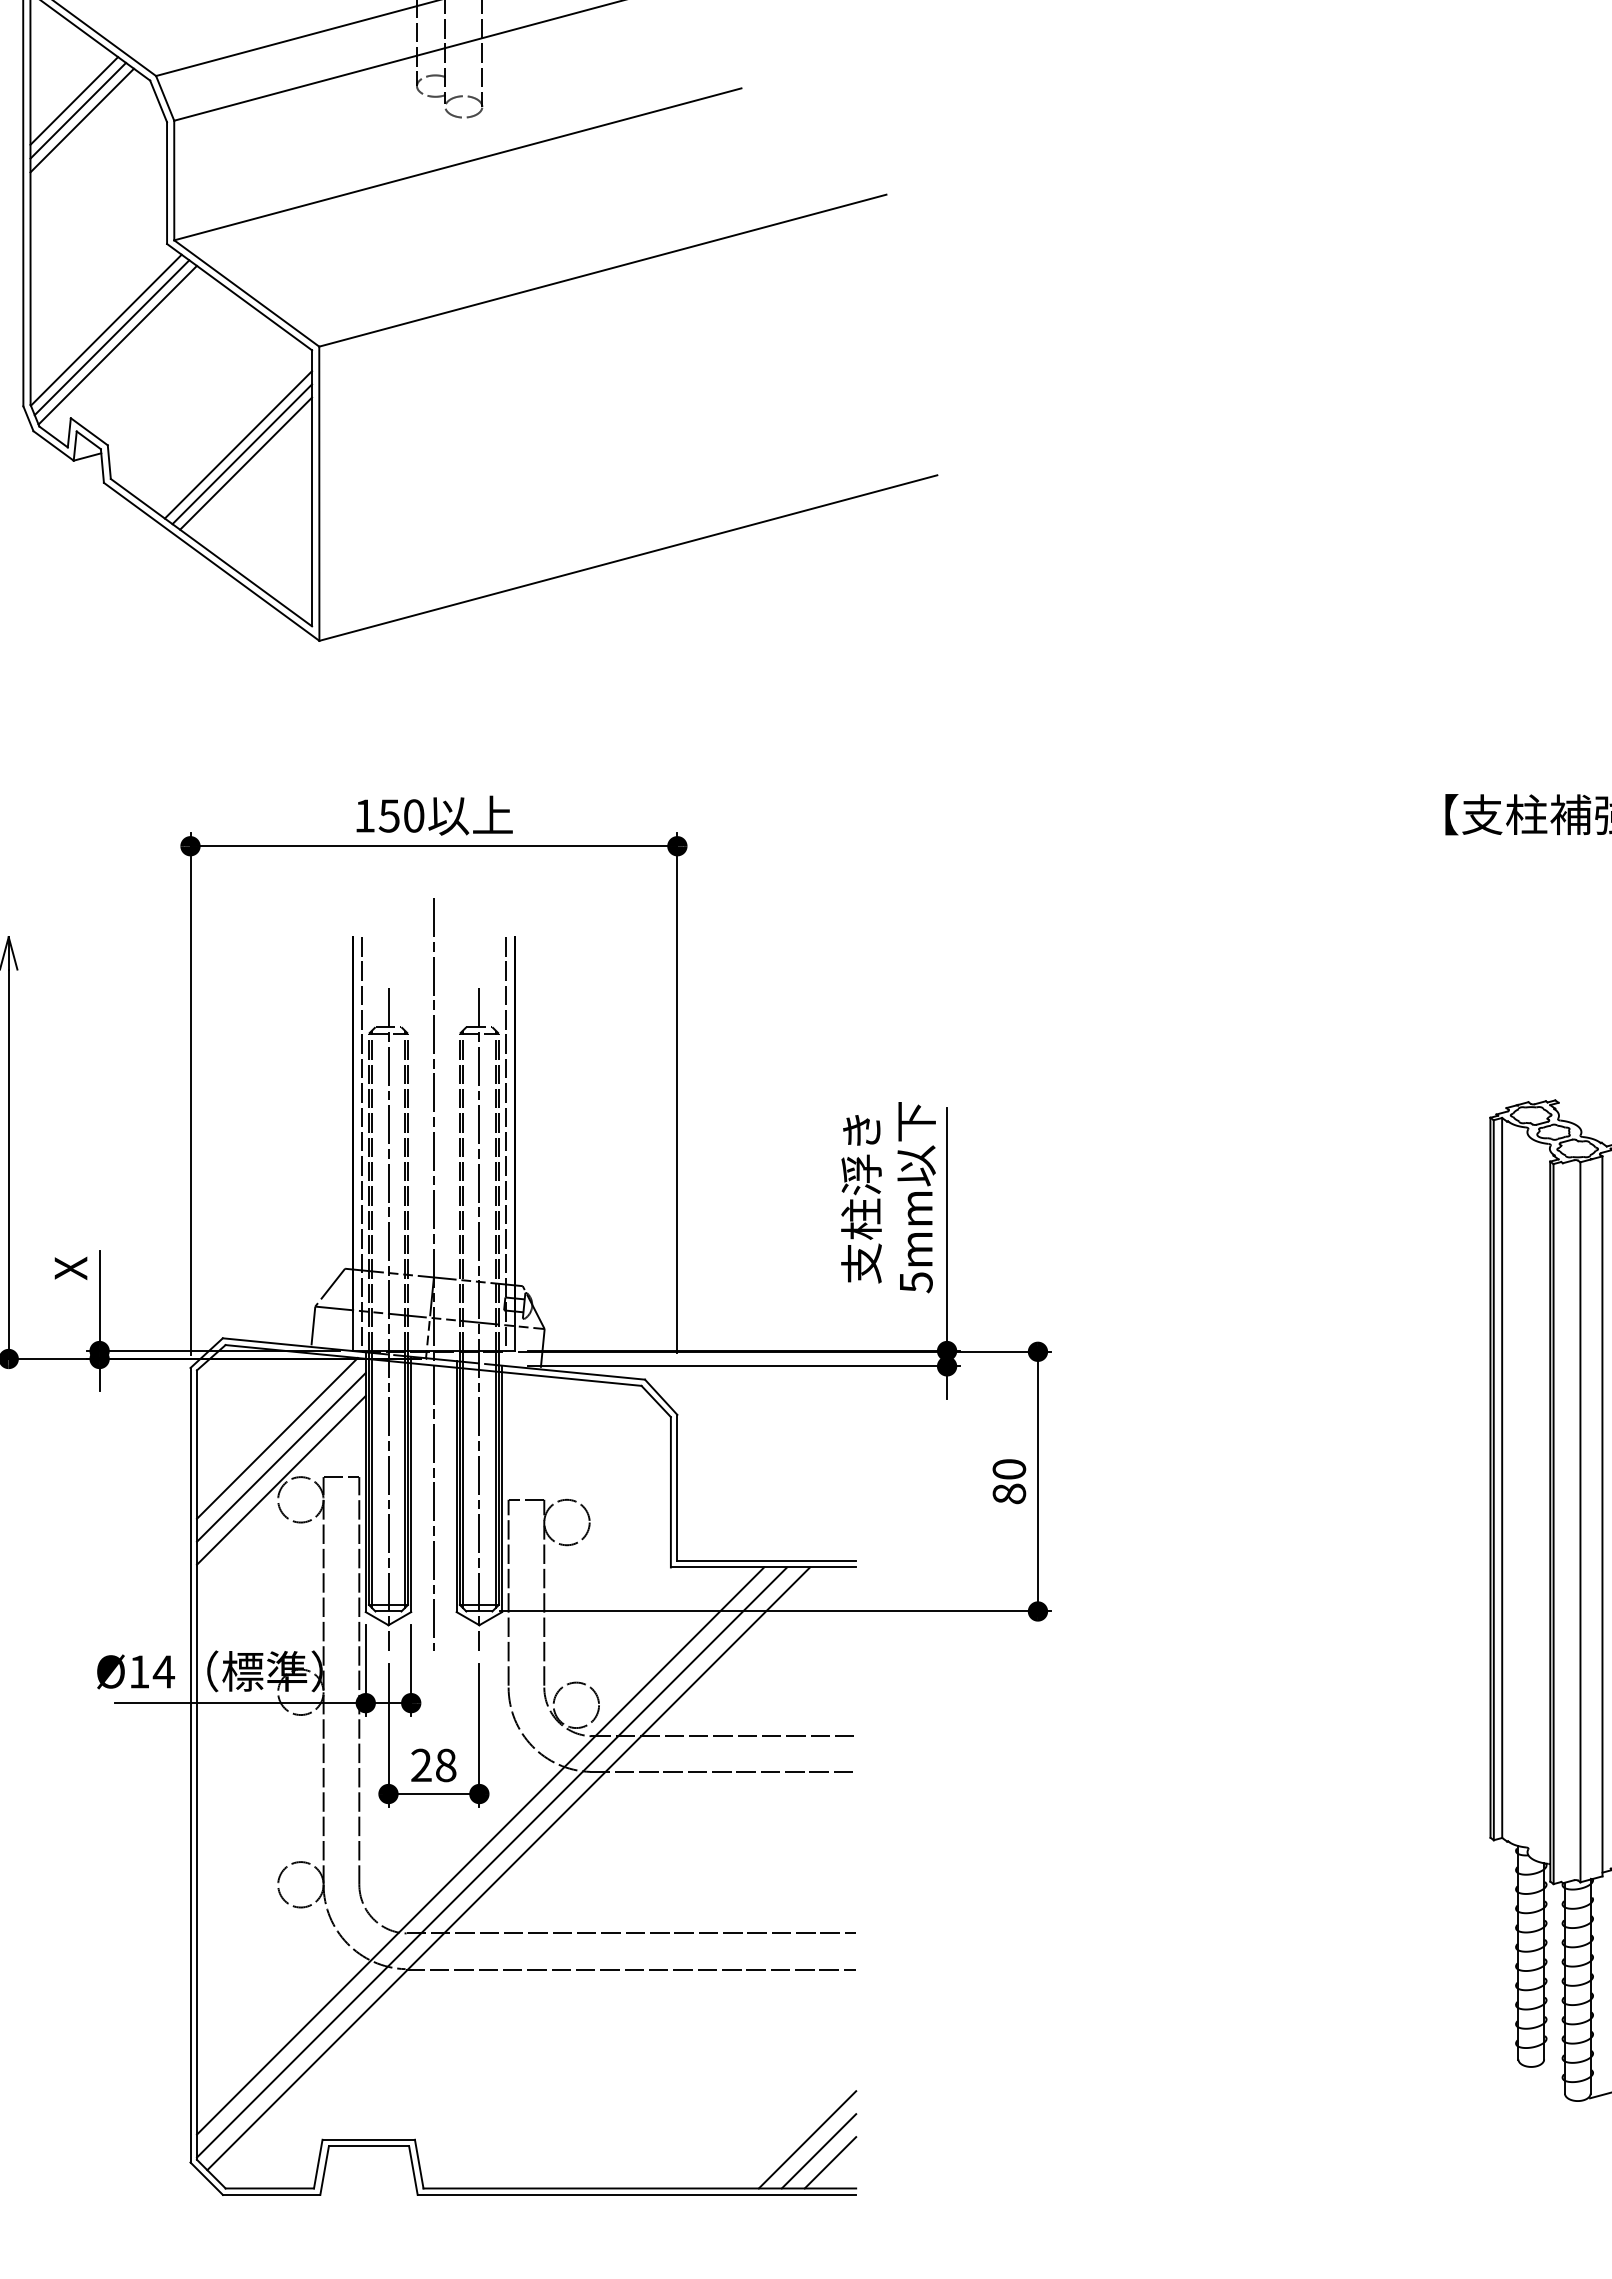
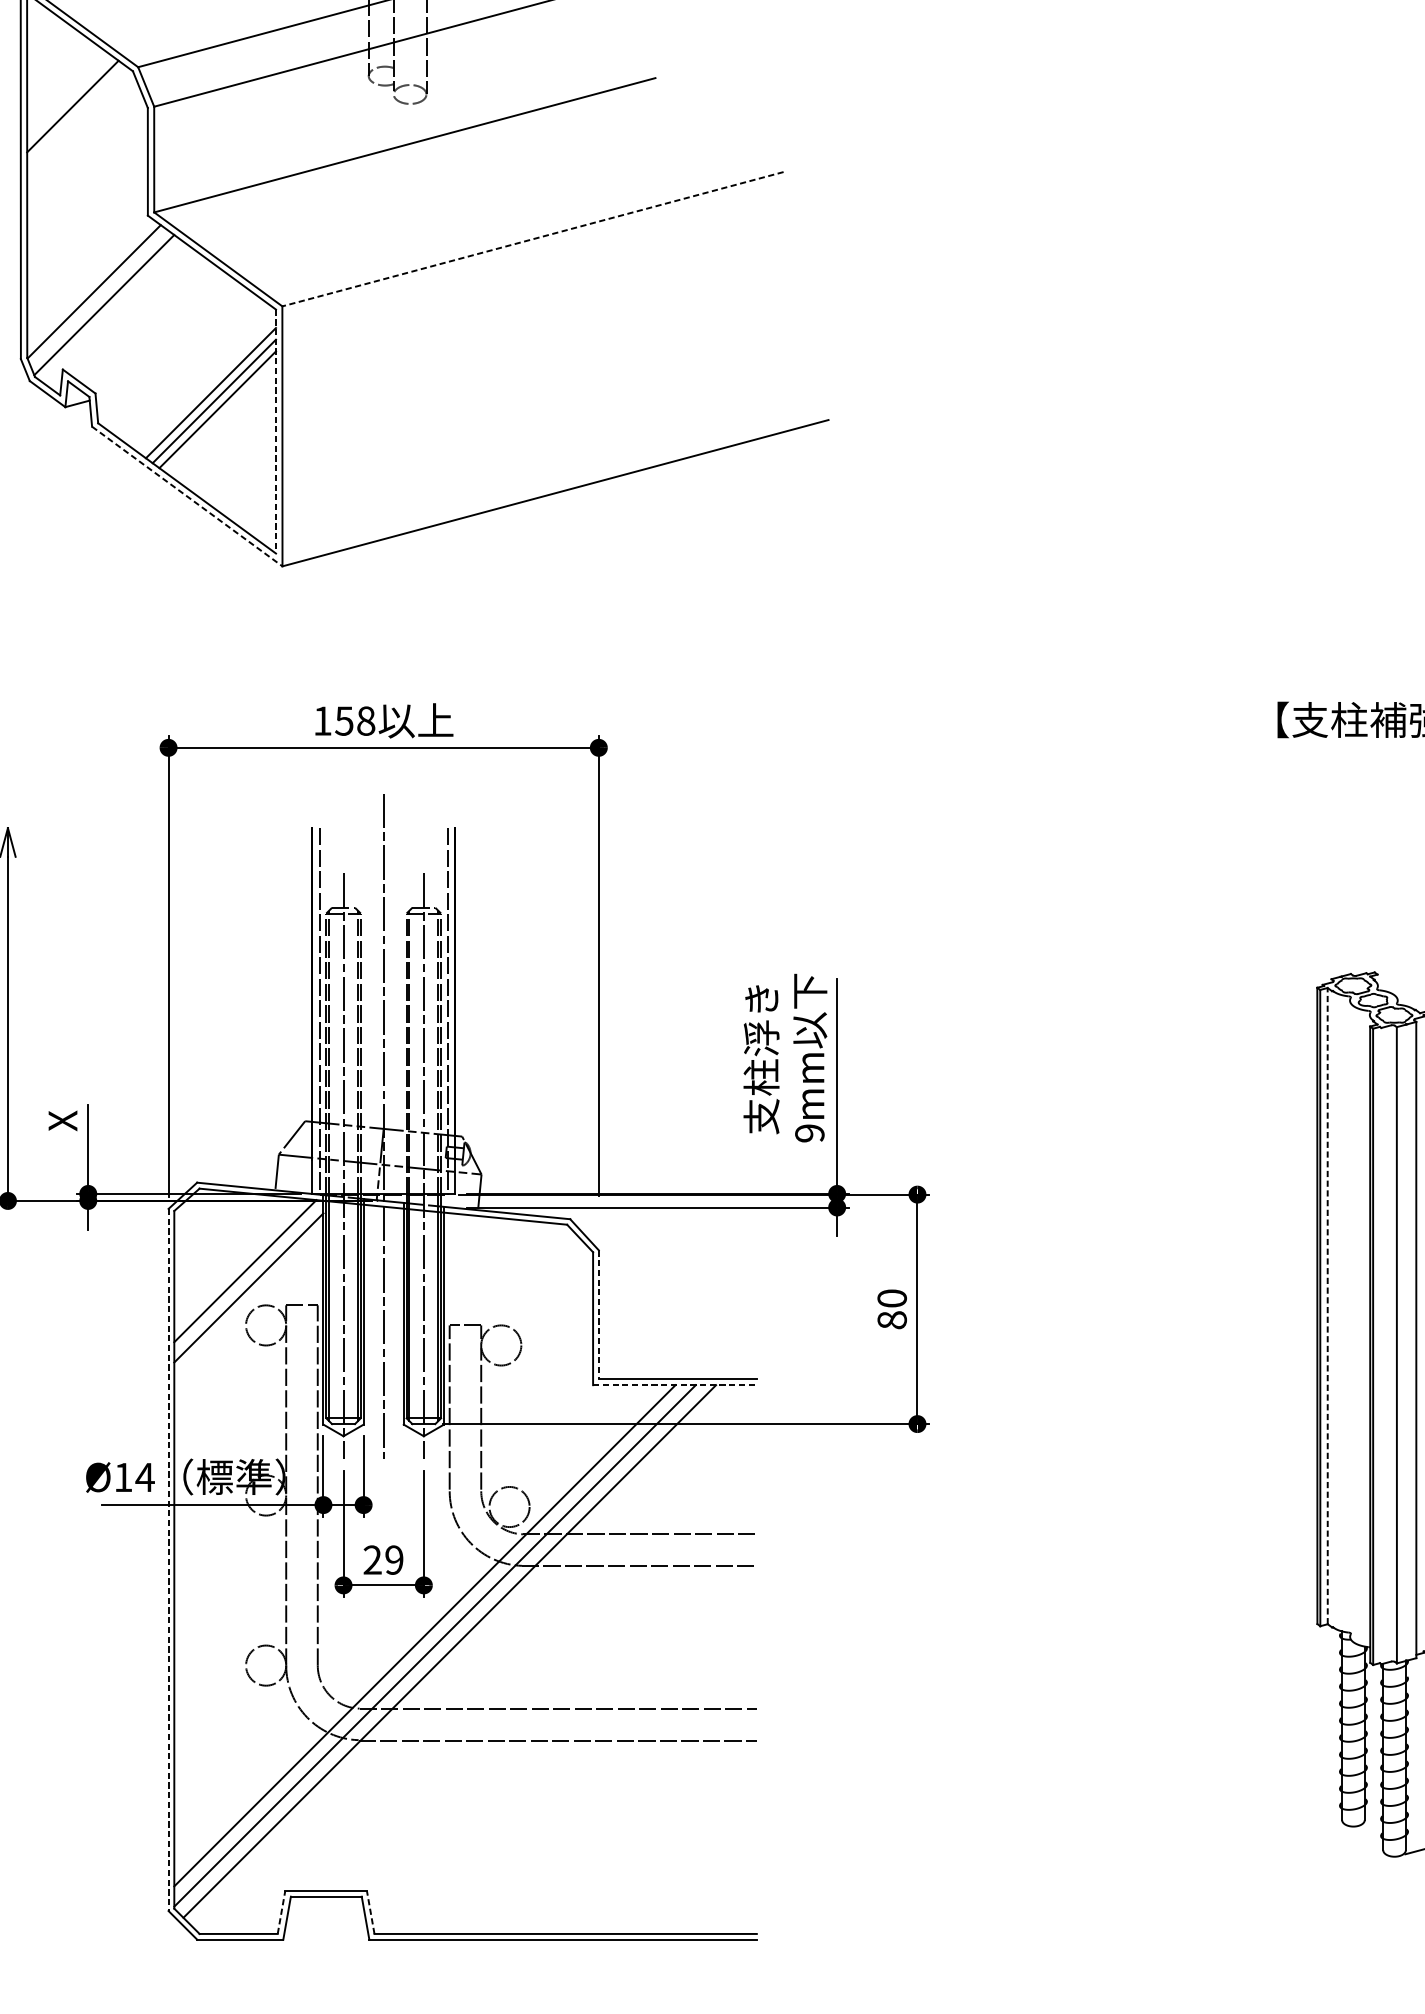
line: (74, 100) -> (66, 88), removed
line: (78, 110) -> (69, 97), removed
line: (602, 270) -> (532, 239), solid -> dashed
line: (111, 337) -> (98, 298), removed
line: (312, 488) -> (276, 431), solid -> dashed
line: (211, 561) -> (187, 496), solid -> dashed
text: (414, 815) -> (366, 720), 150 -> 158
text: (915, 1282) -> (809, 1133), 5mm -> 9mm
line: (1502, 1477) -> (1327, 1305), solid -> dashed
line: (280, 1479) -> (248, 1307), removed
line: (677, 1488) -> (598, 1315), solid -> dashed
line: (763, 1567) -> (674, 1385), solid -> dashed
line: (190, 1765) -> (168, 1560), solid -> dashed
text: (446, 1765) -> (394, 1560), 28 -> 29
line: (807, 2139) -> (713, 1890), removed
line: (818, 2151) -> (723, 1901), removed
line: (830, 2162) -> (734, 1911), removed
line: (318, 2164) -> (281, 1912), solid -> dashed
line: (419, 2164) -> (370, 1912), solid -> dashed

